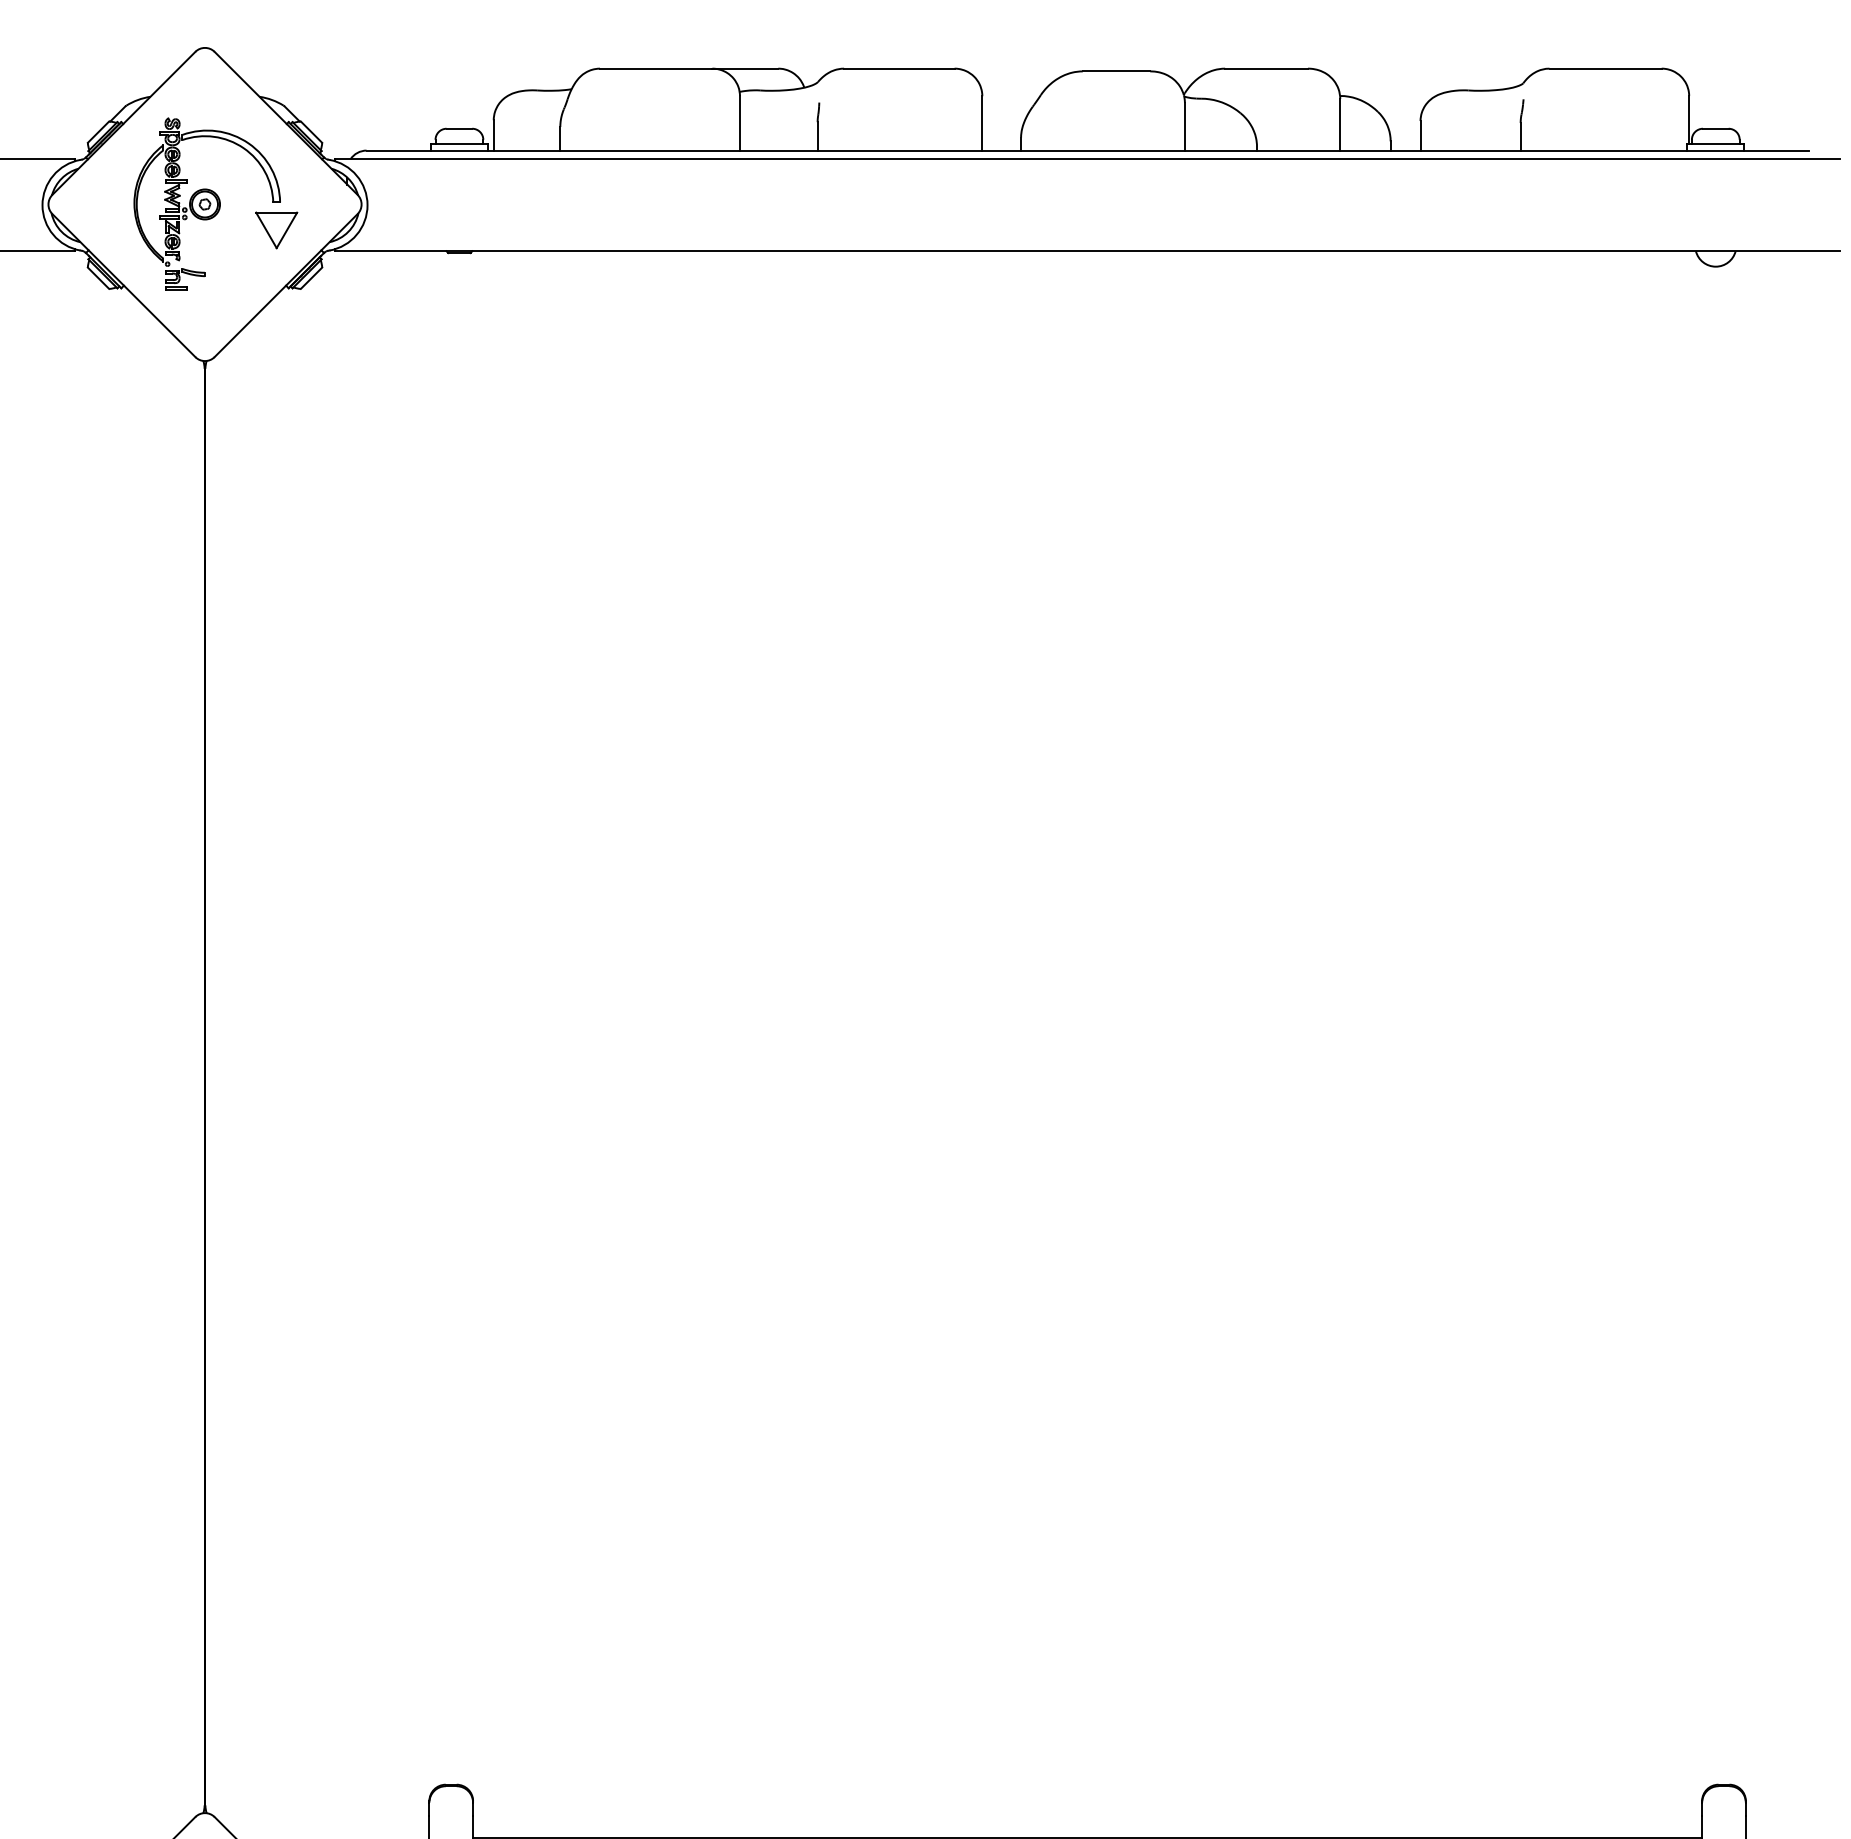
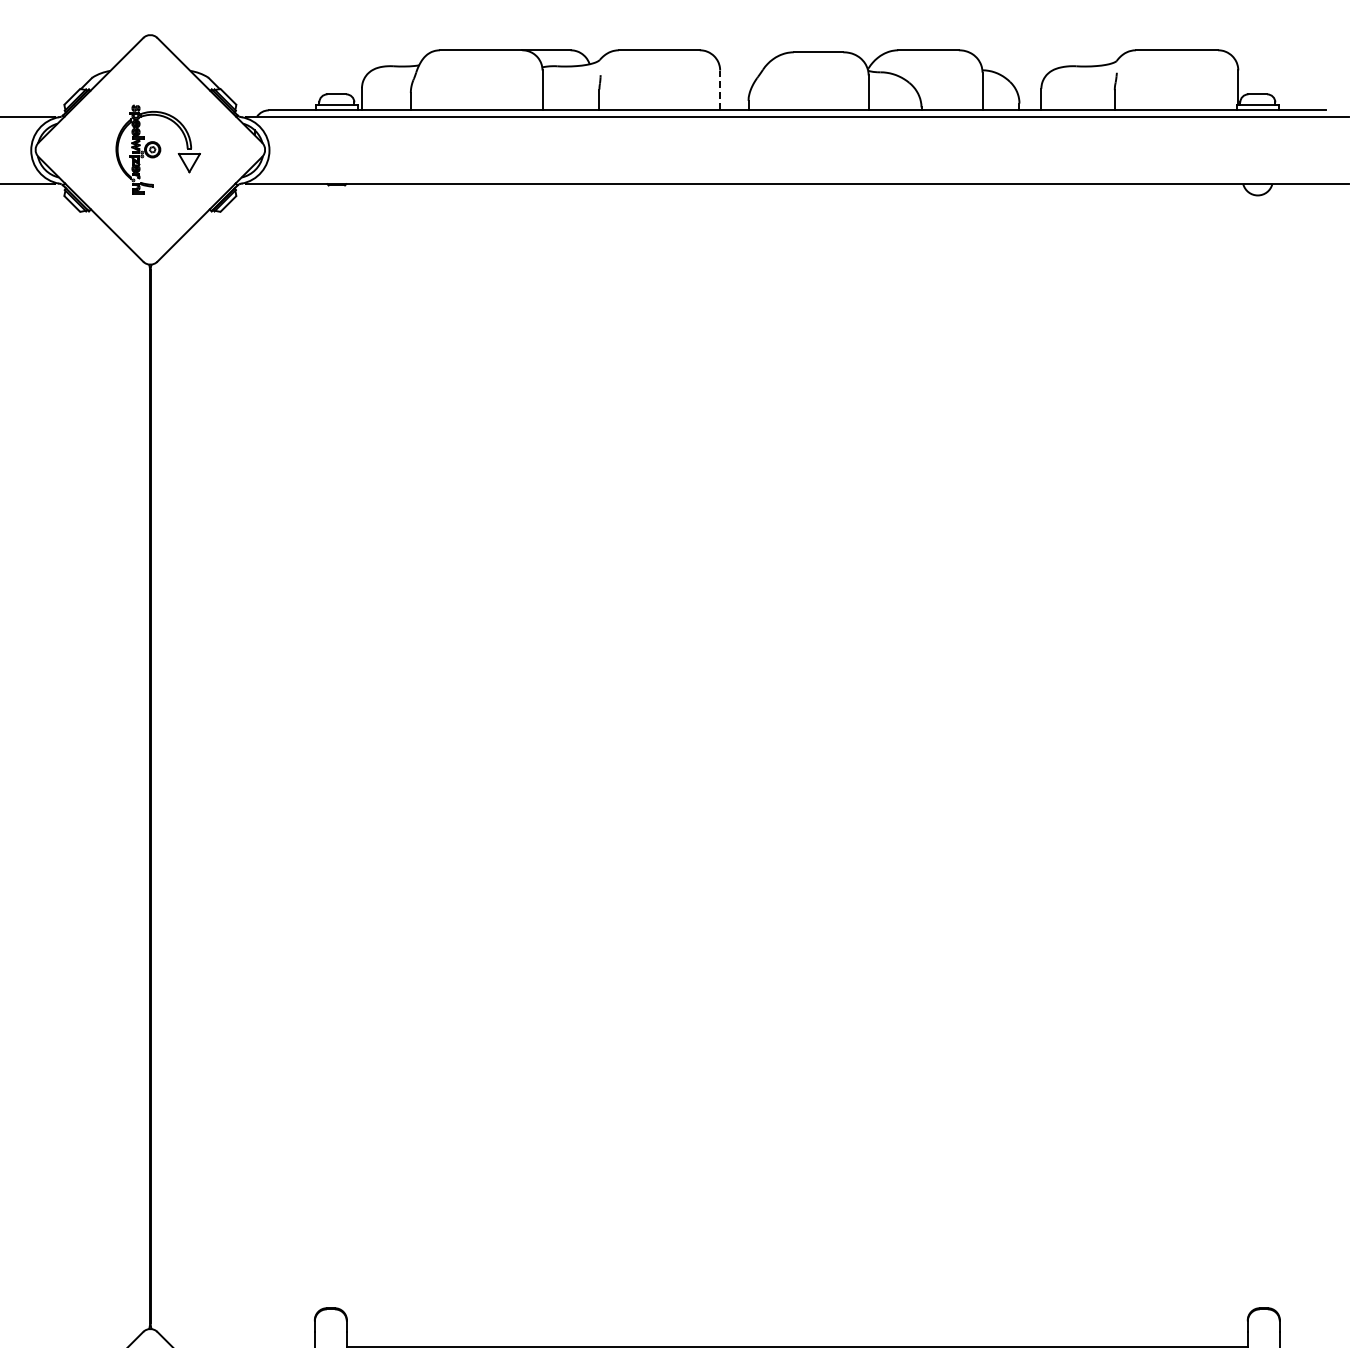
line: (982, 123) -> (720, 90), solid -> dashed
part: (214, 203) -> (157, 149), size x0.7

